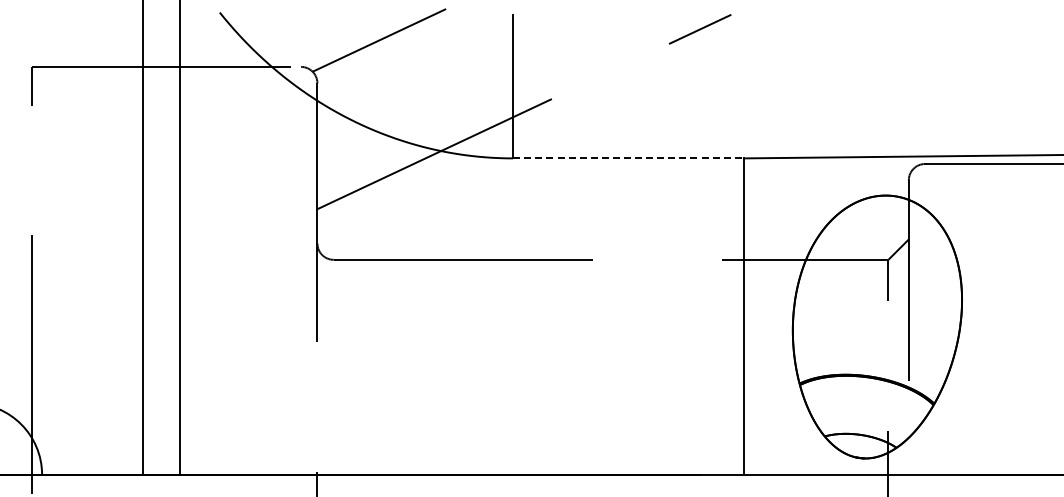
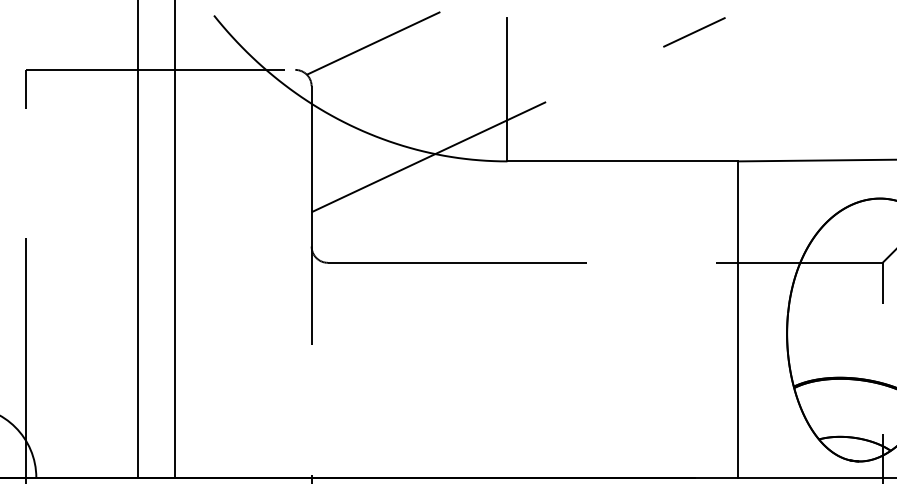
line: (628, 158) -> (622, 161), dashed -> solid

